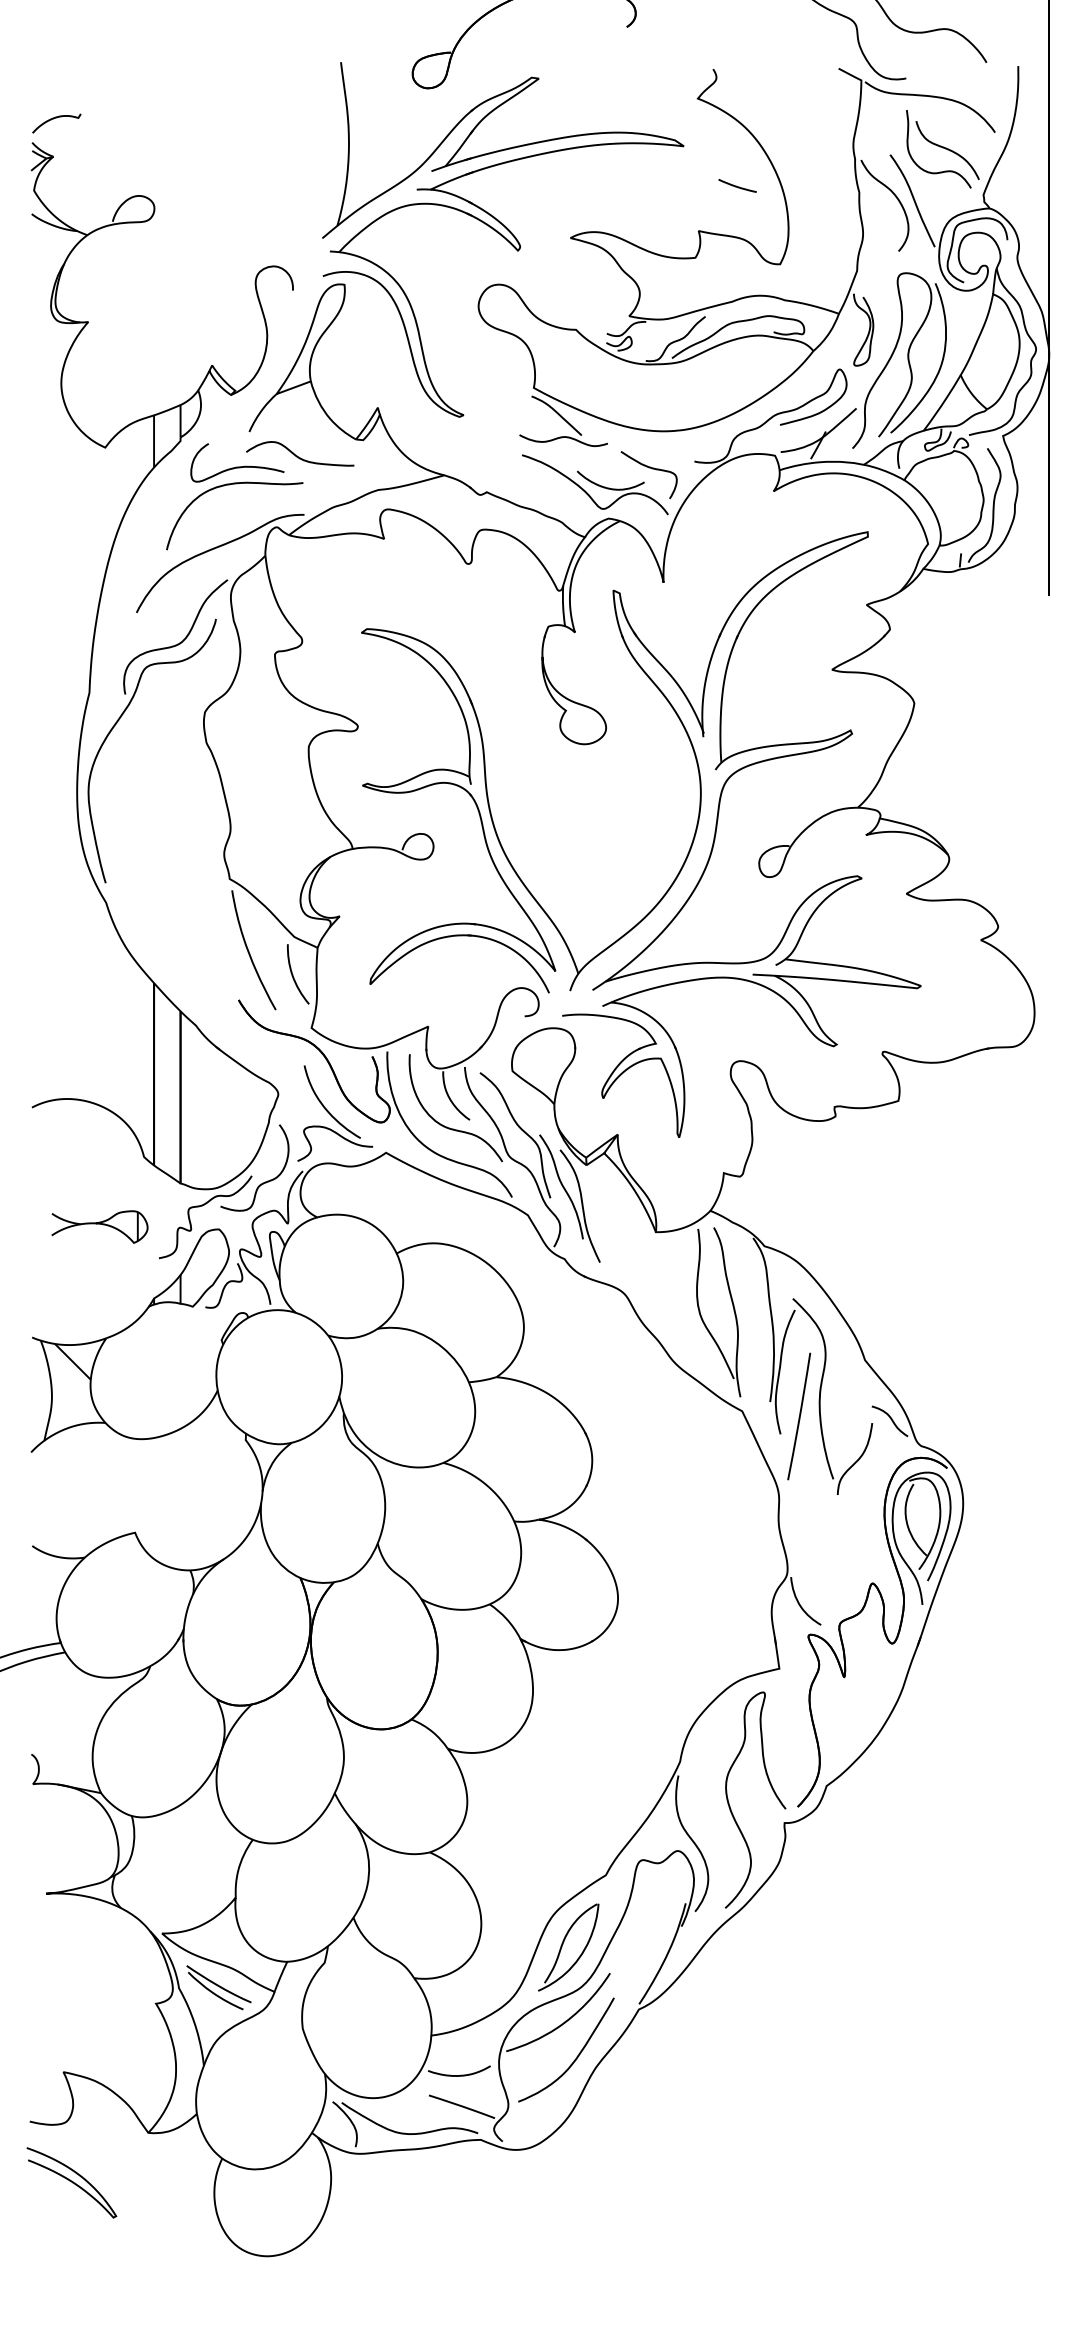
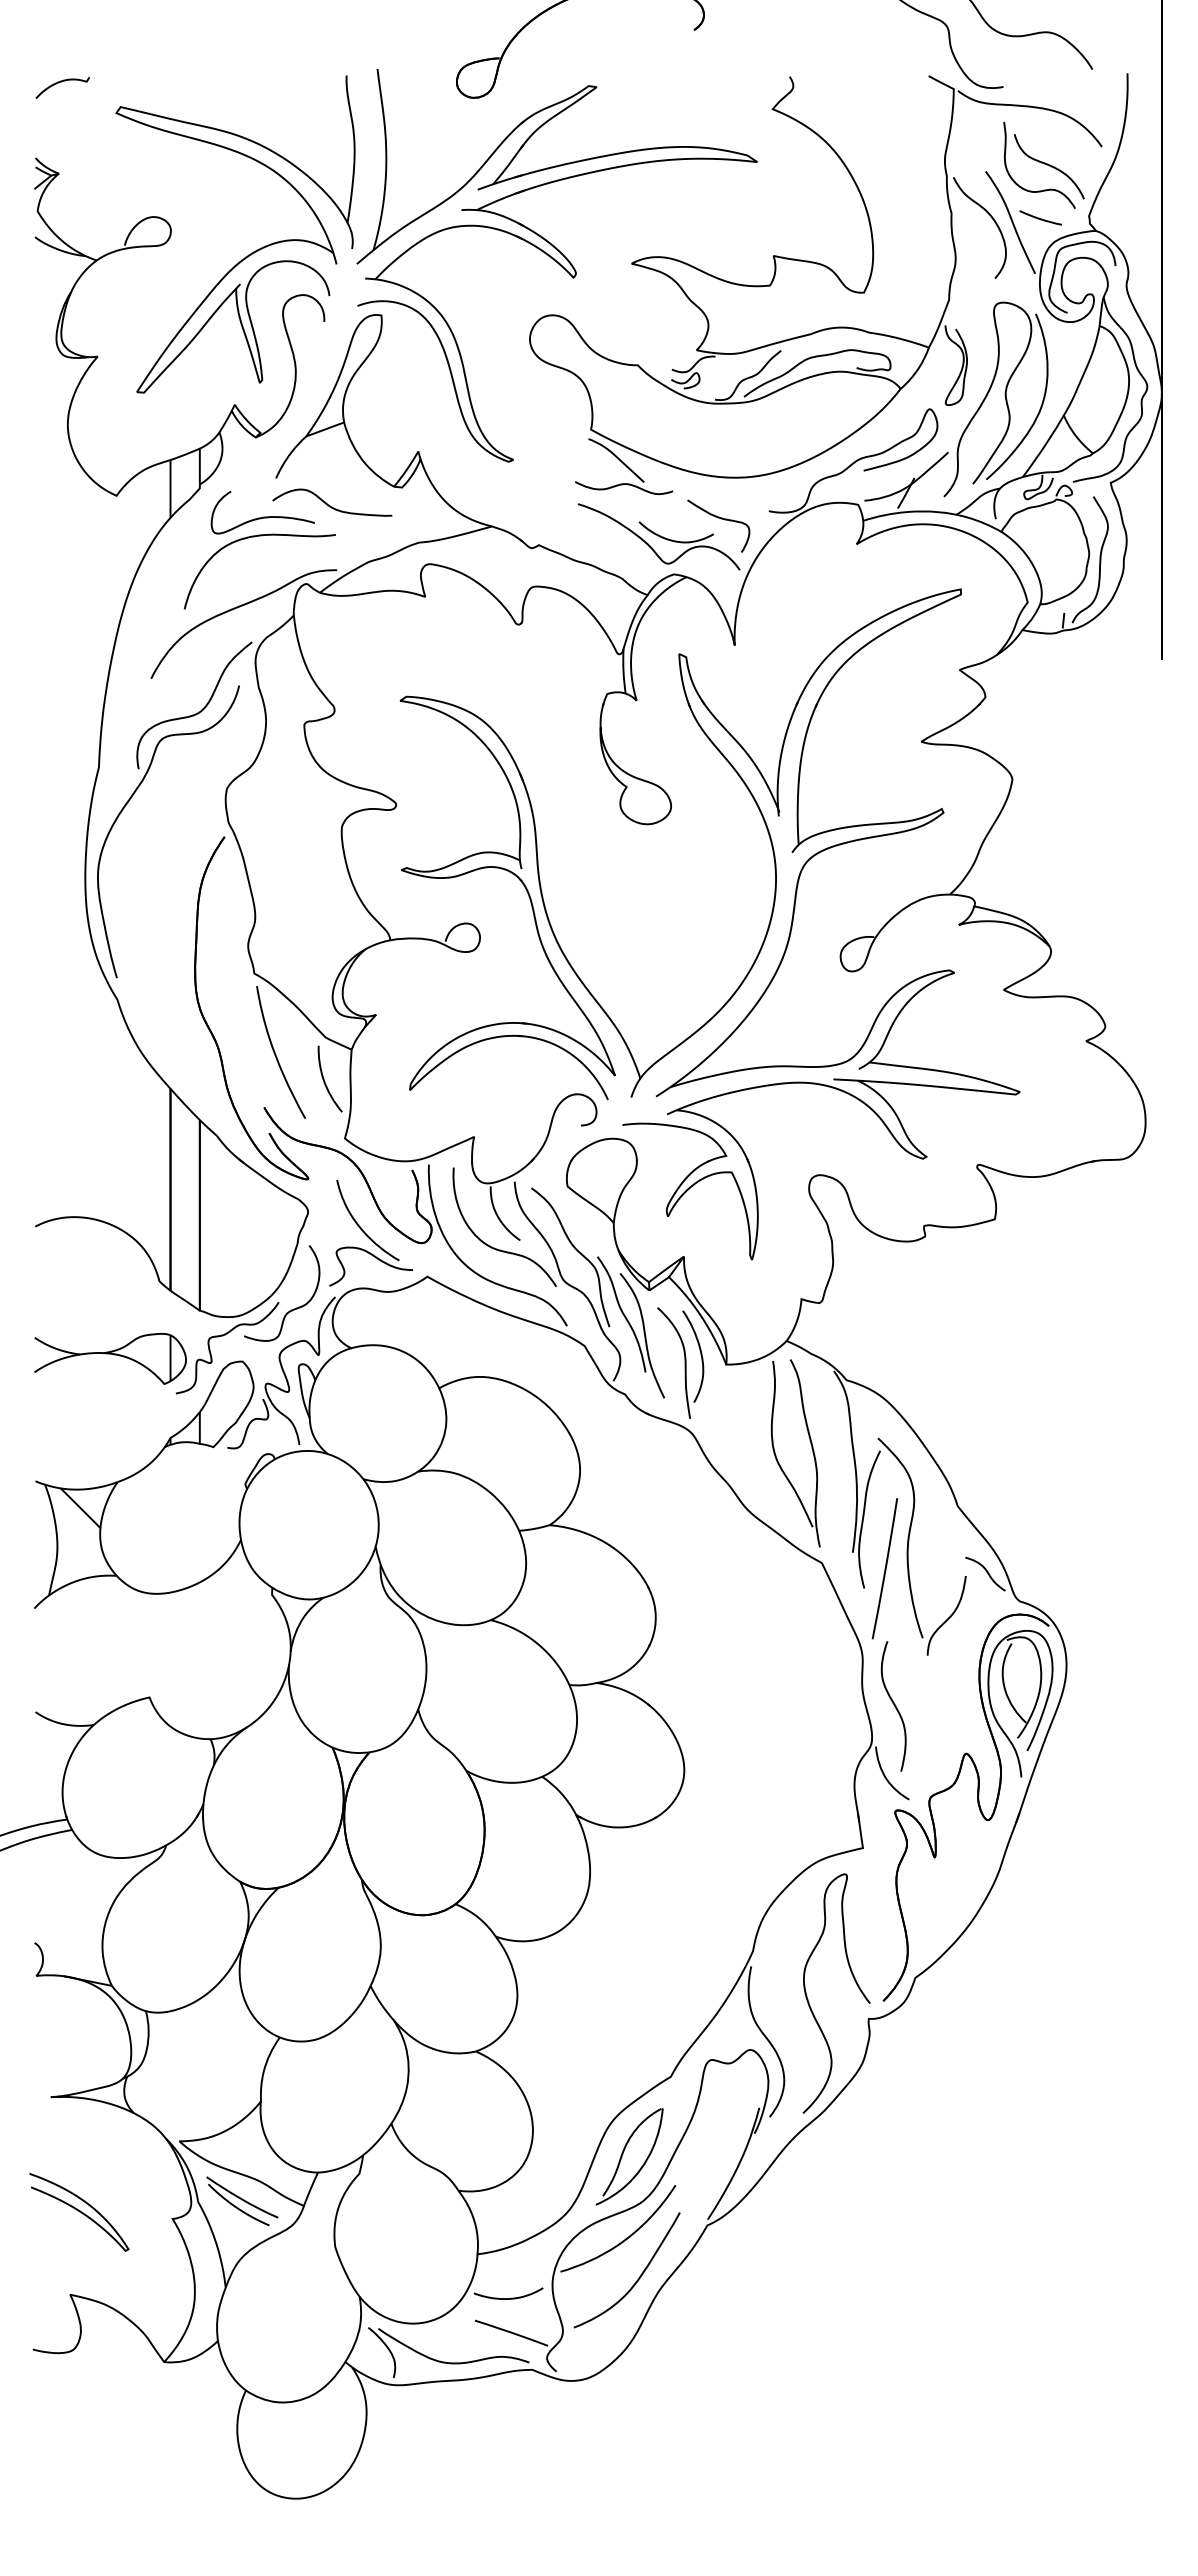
curve: (55, 118) -> (61, 82), moved
curve: (736, 185) -> (1039, 217), moved
part: (224, 229) -> (248, 254), added
part: (190, 928) -> (210, 1028), added
part: (99, 1226) -> (110, 1358), size x1.43
part: (614, 1230) -> (680, 1362), added
curve: (806, 1540) -> (893, 1705), added
curve: (71, 2182) -> (79, 2212), moved

